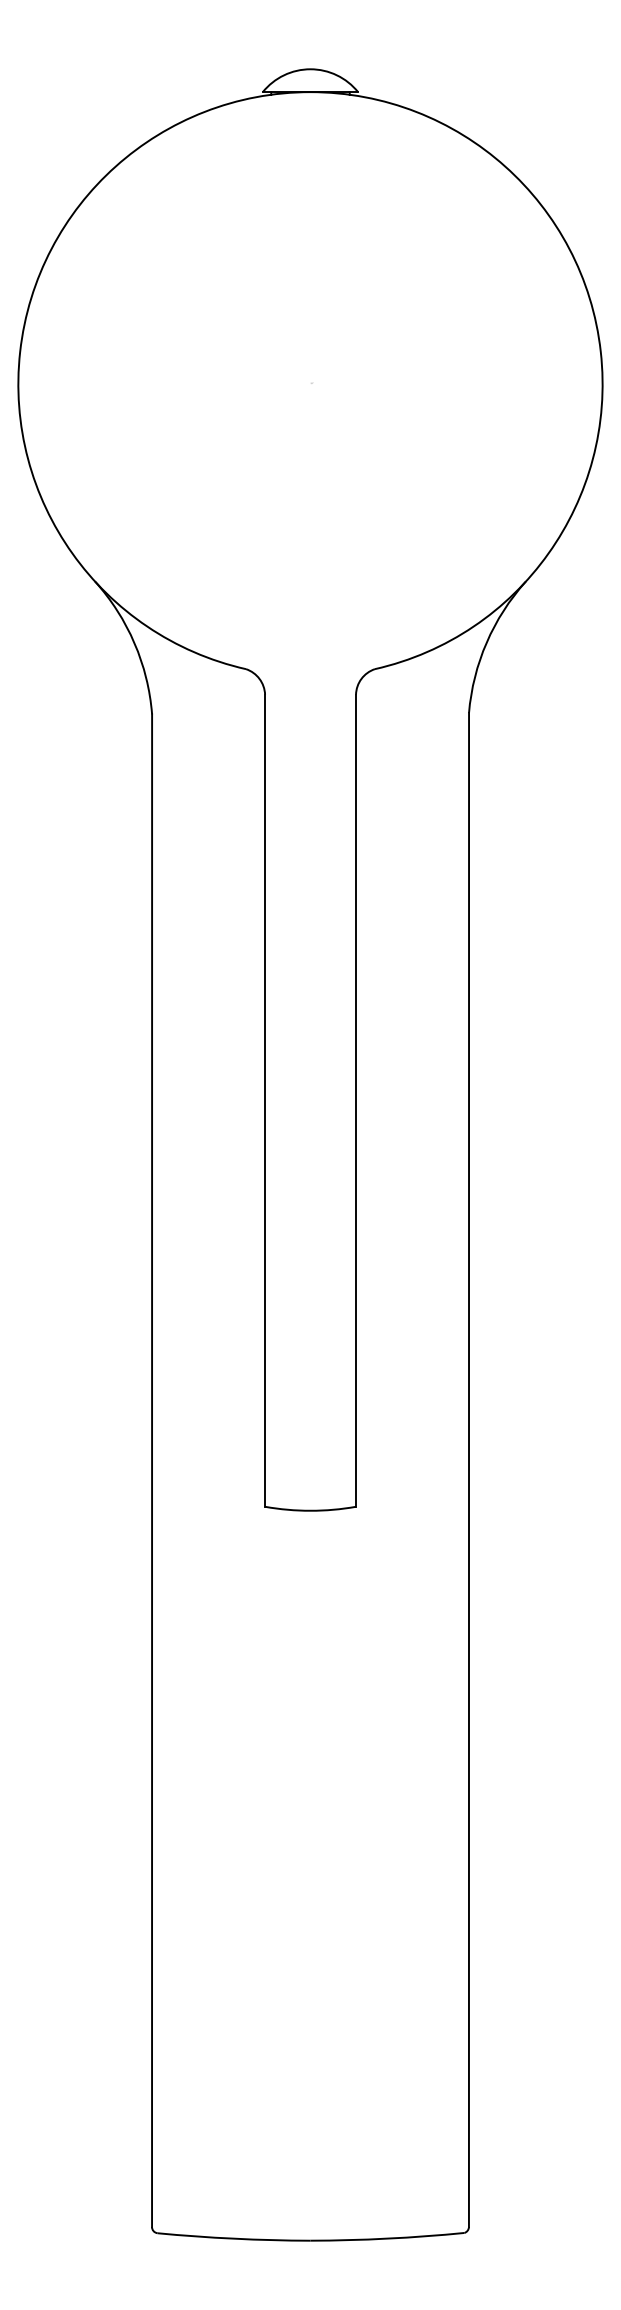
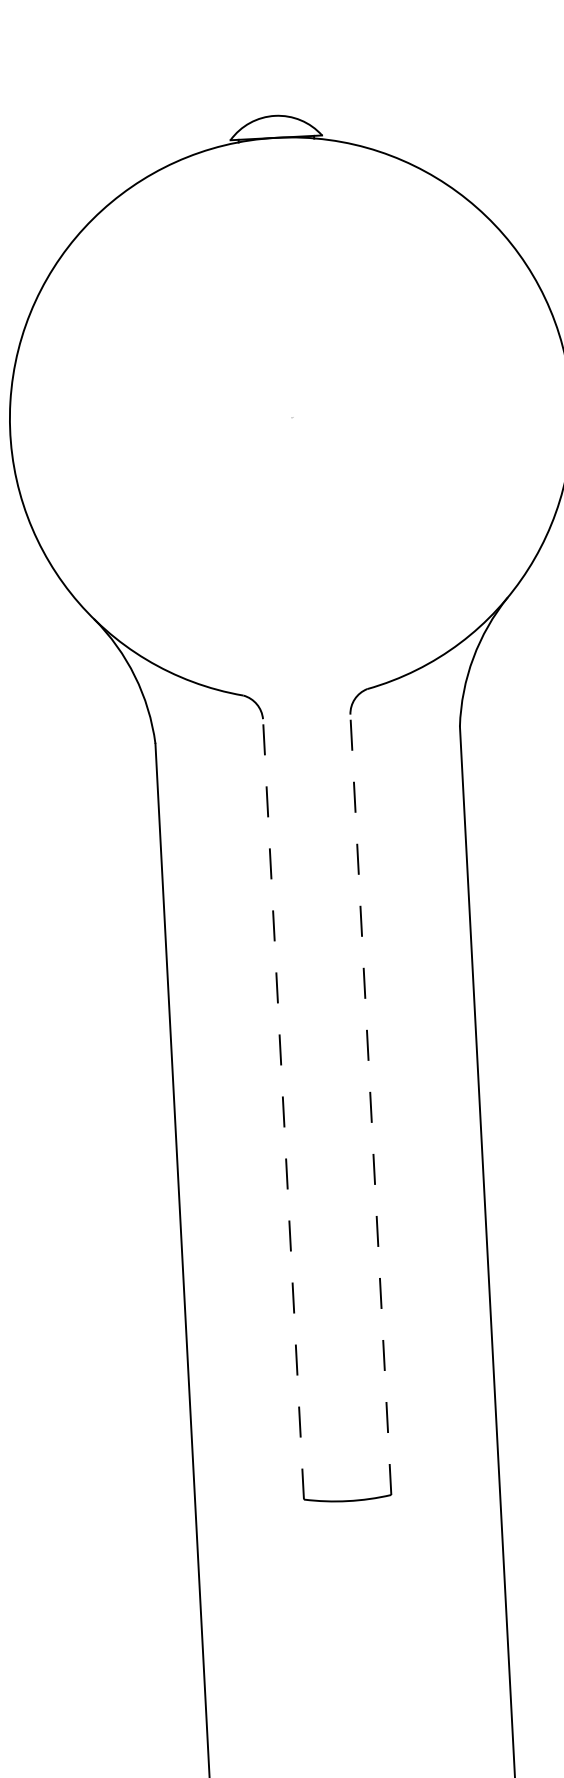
line: (265, 1100) -> (283, 1109), solid -> dashed
line: (356, 1100) -> (371, 1104), solid -> dashed

